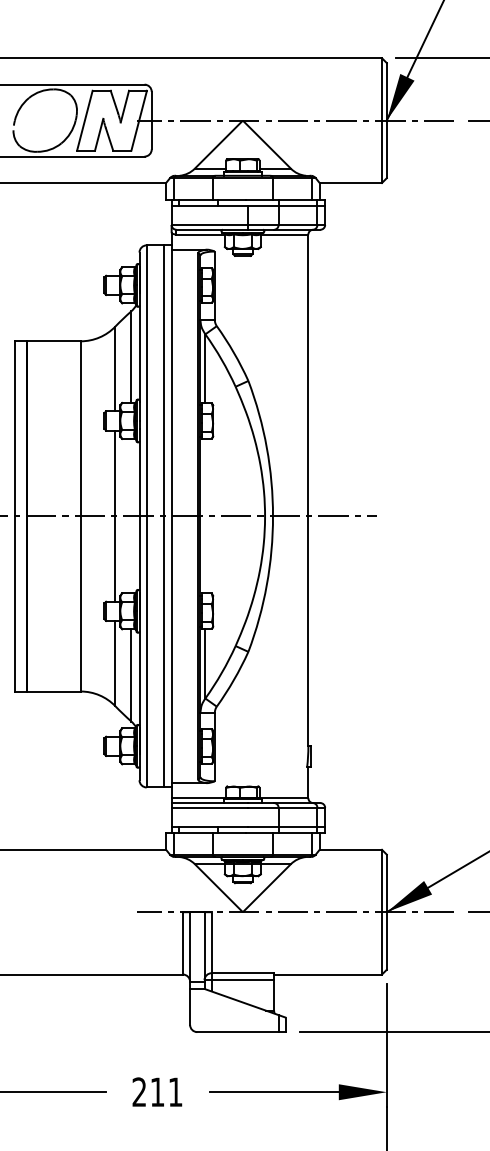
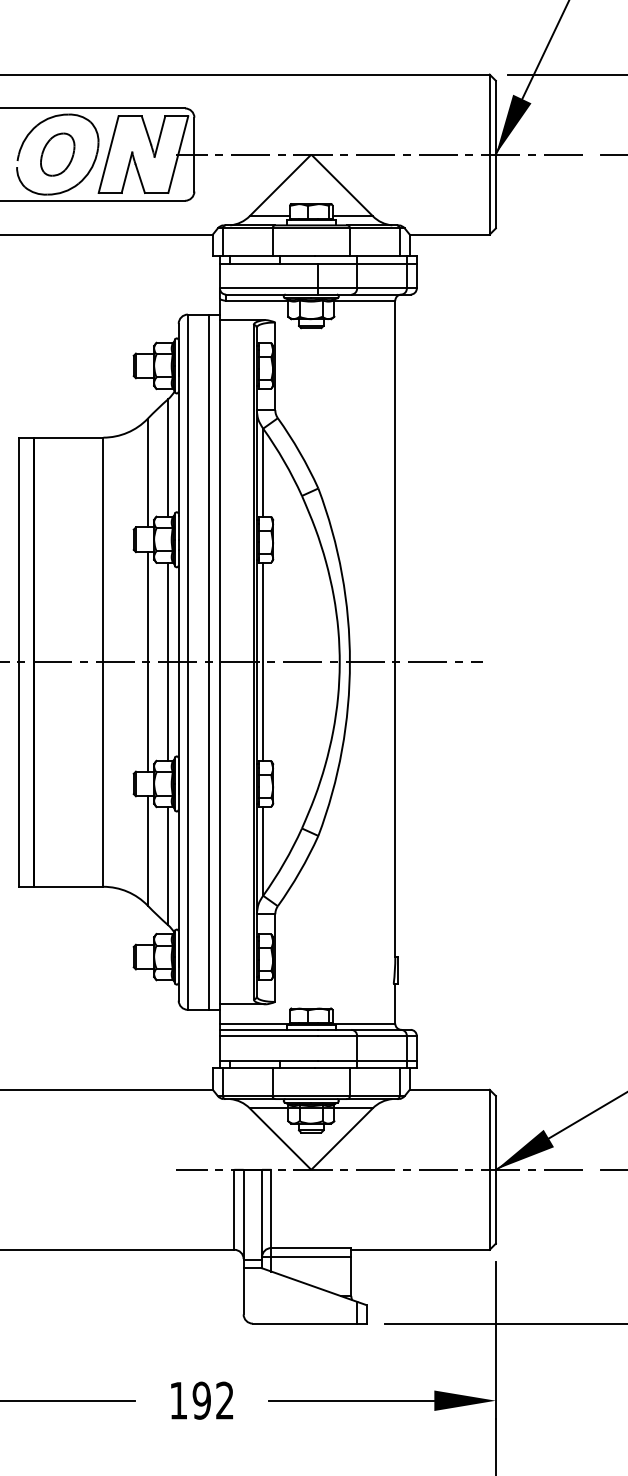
part: (45, 120) -> (57, 154), added
line: (131, 515) -> (168, 661), added
line: (205, 515) -> (263, 661), added
text: (157, 1092) -> (201, 1400), 211 -> 192

